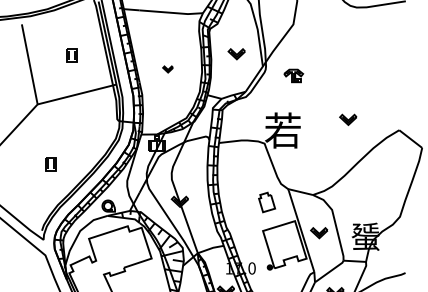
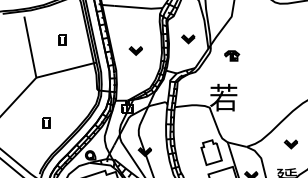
part: (167, 69) -> (135, 51), size x1.67
part: (348, 119) -> (291, 144), moved
part: (266, 202) -> (211, 152), size x1.67

